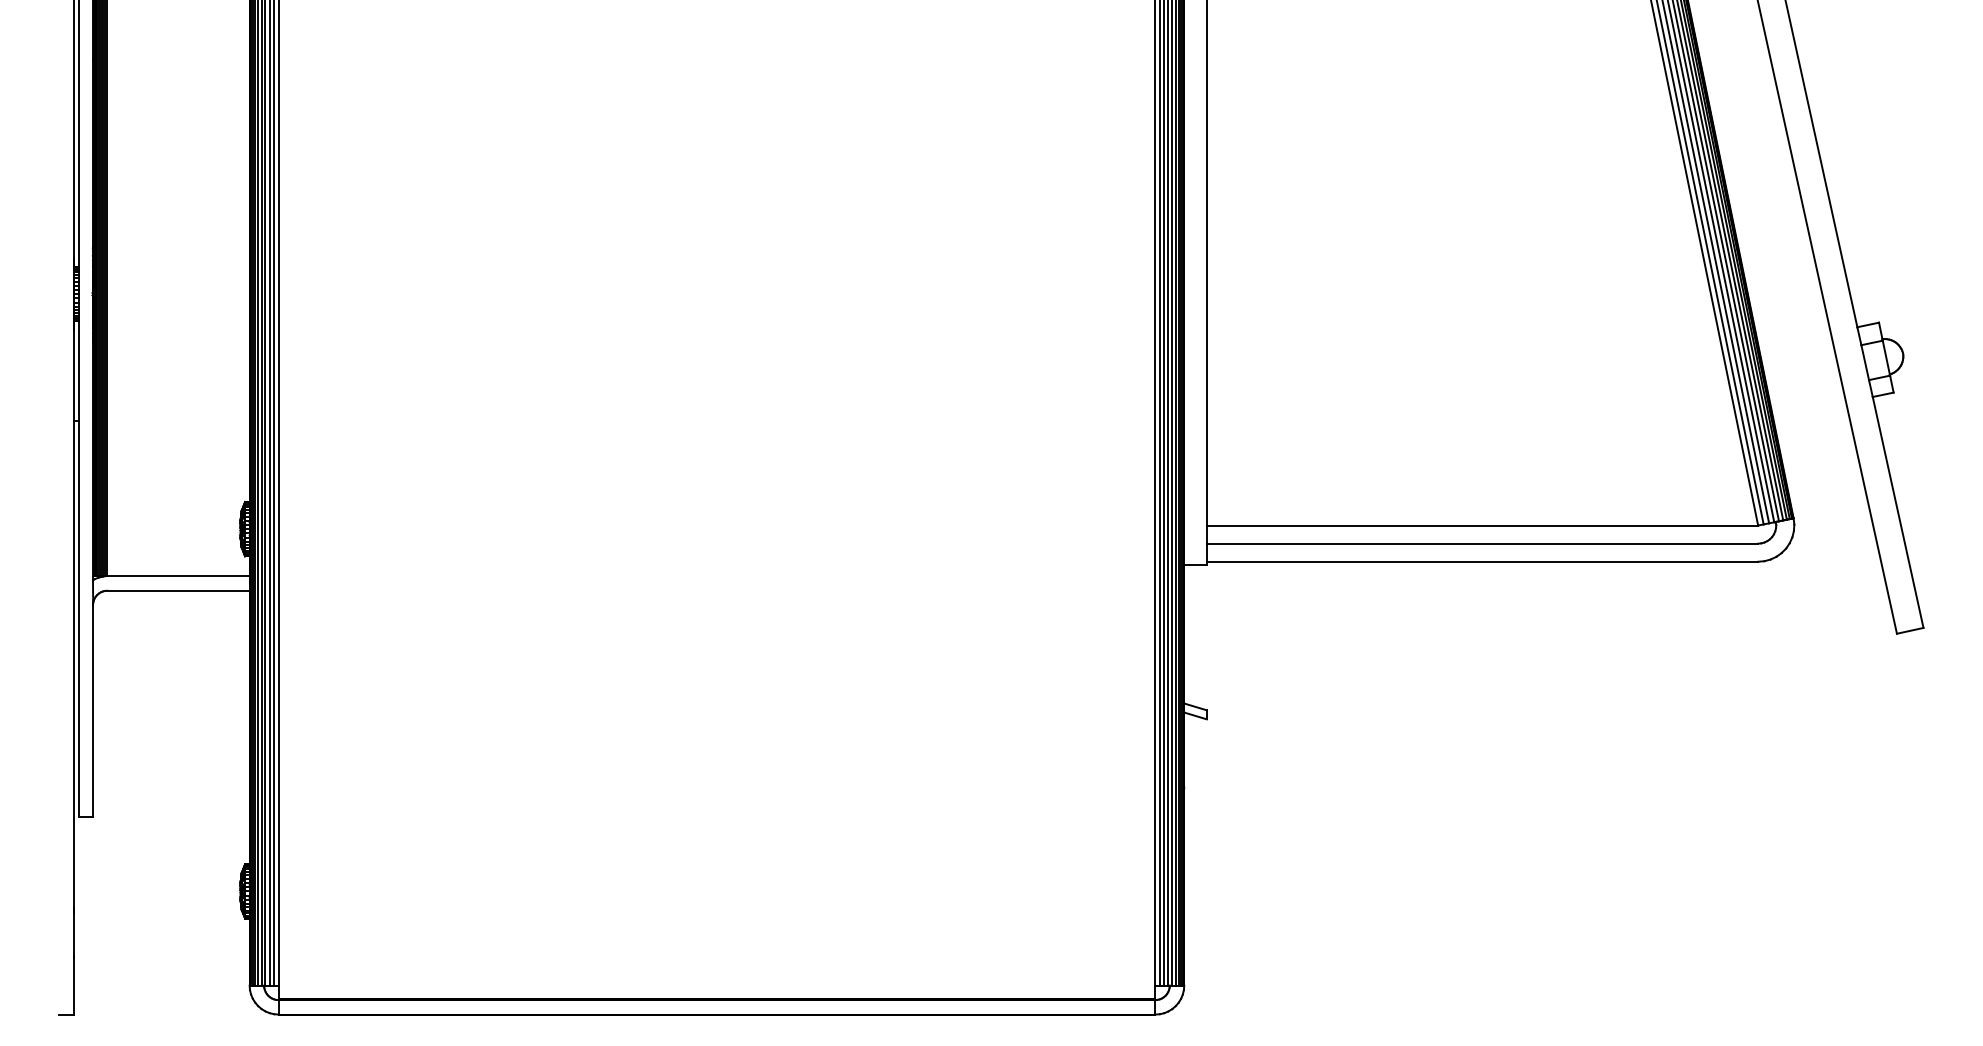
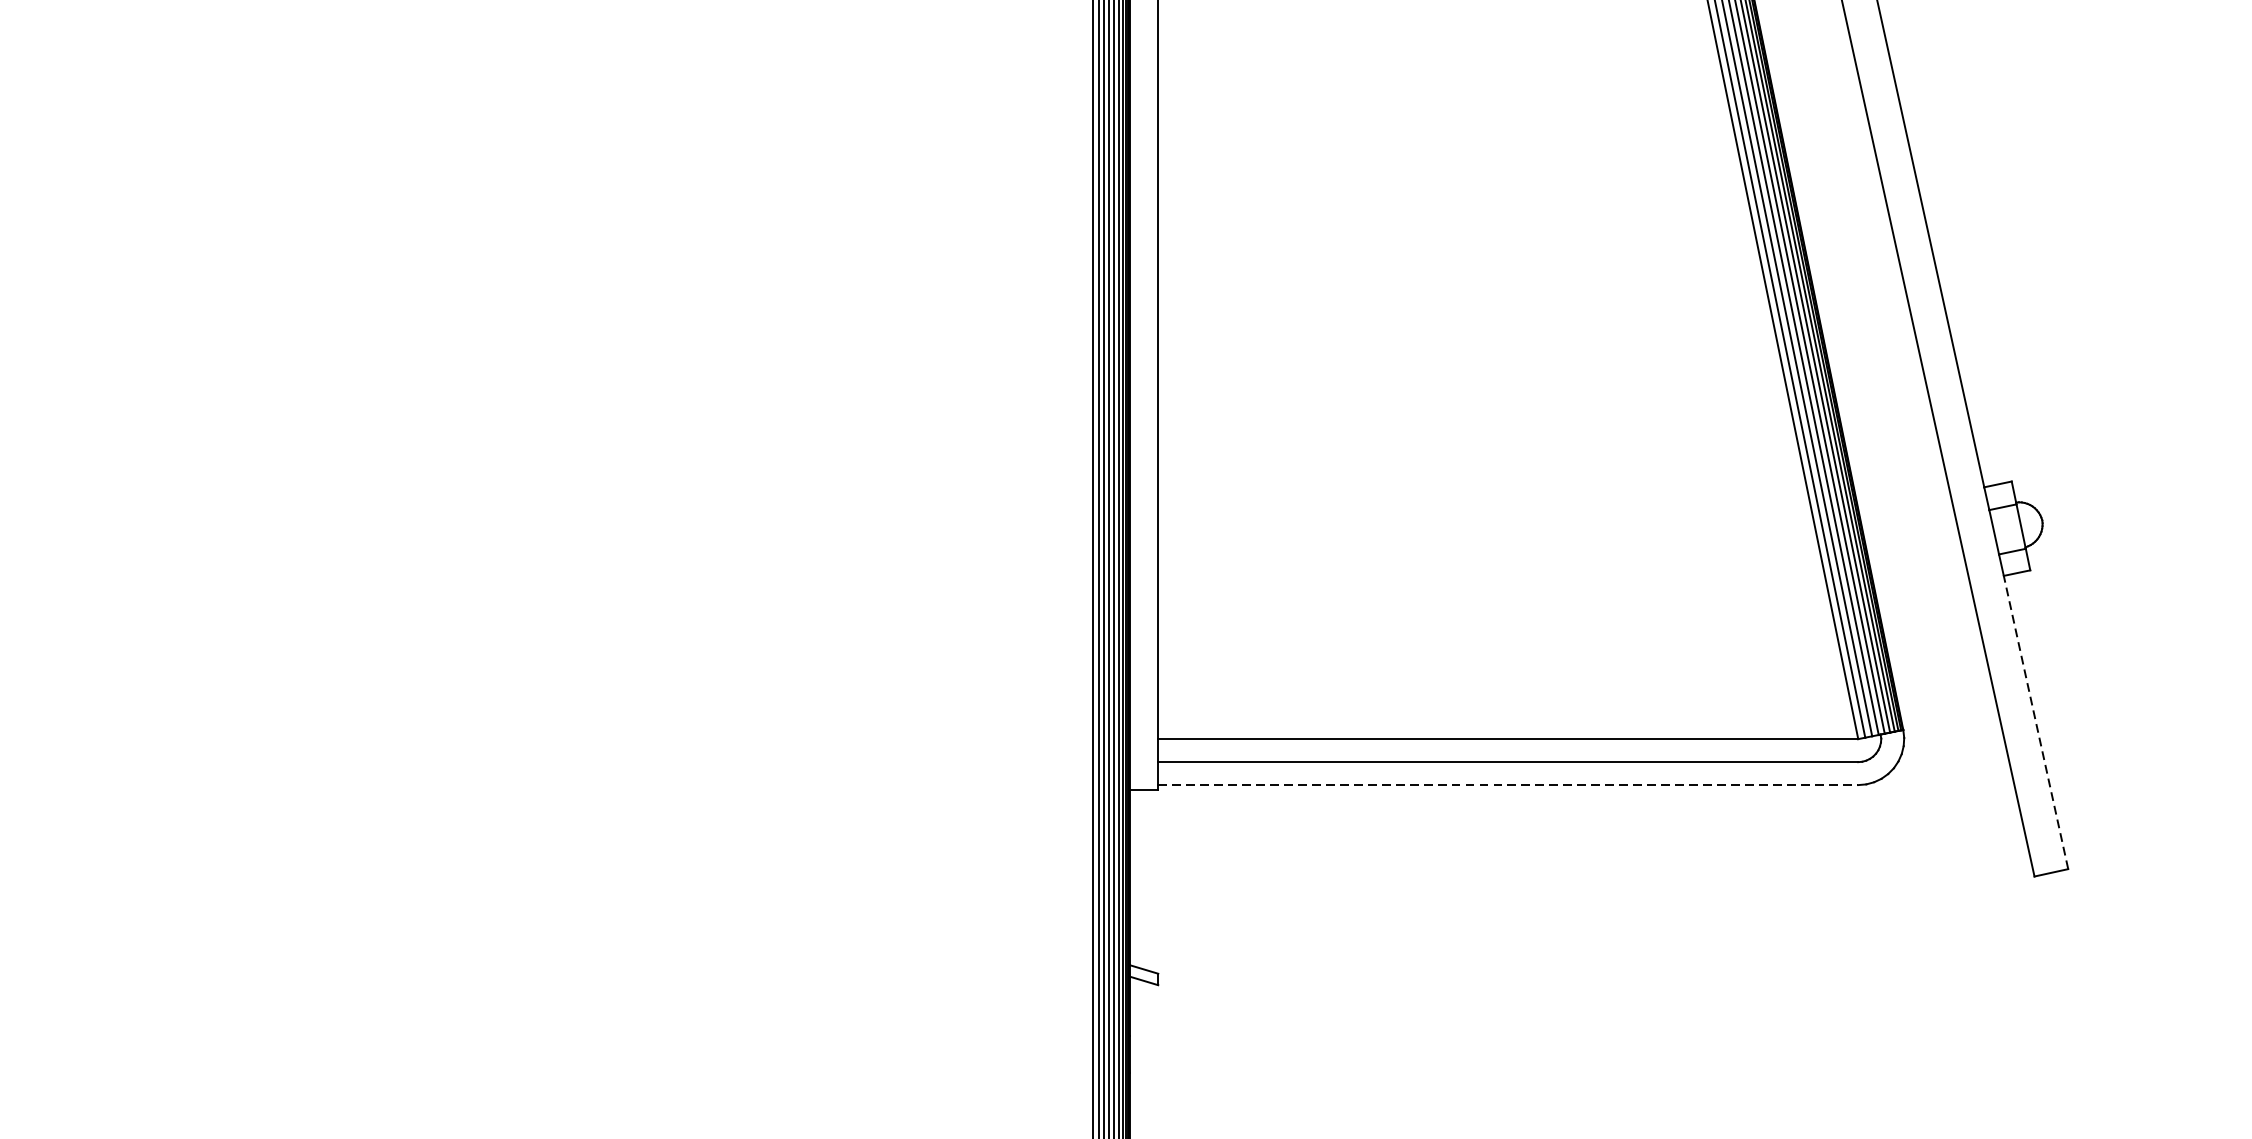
line: (1898, 511) -> (2036, 721), solid -> dashed
line: (1482, 561) -> (1508, 784), solid -> dashed

